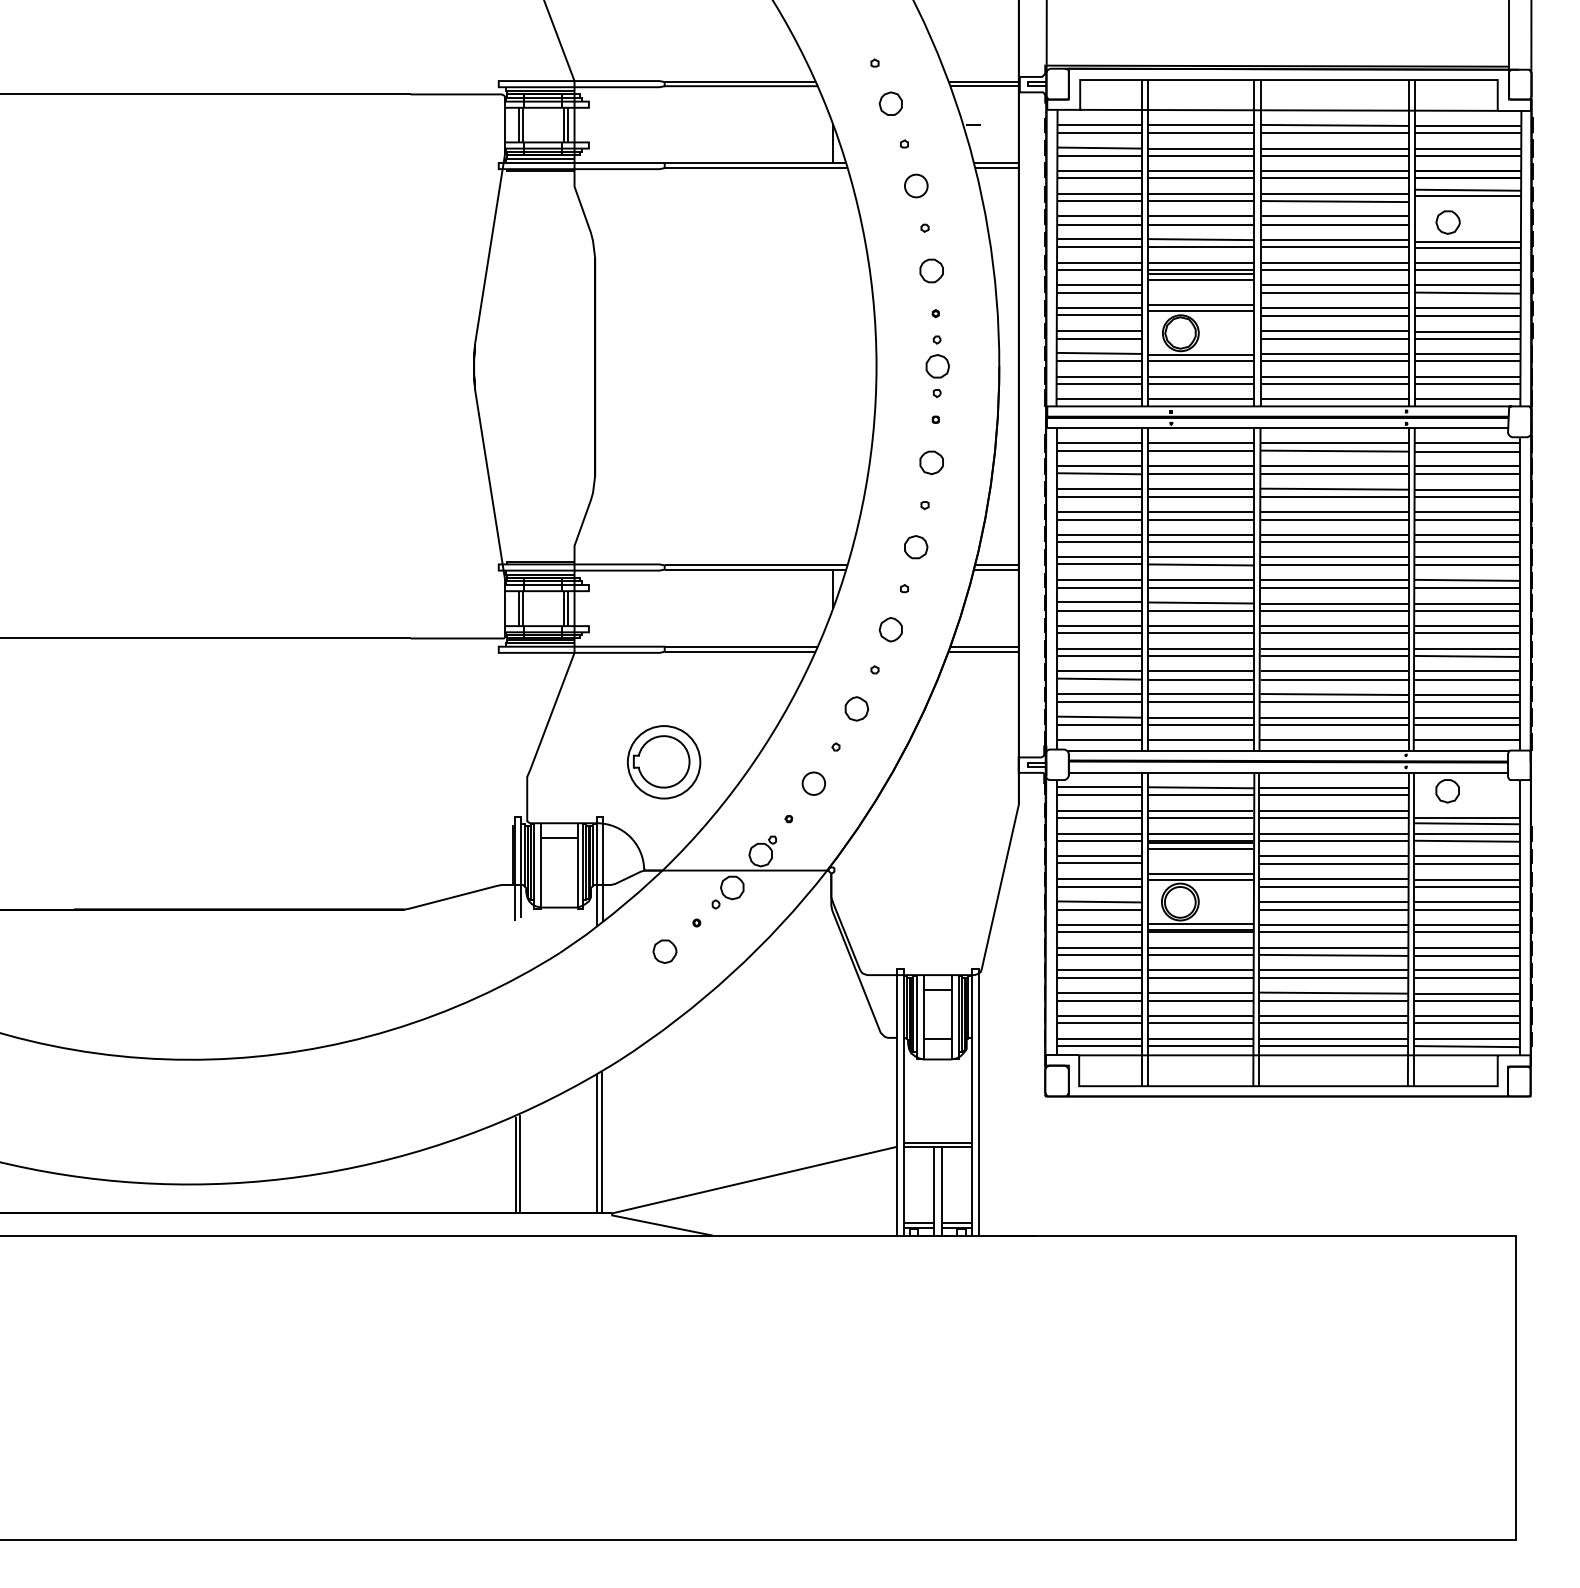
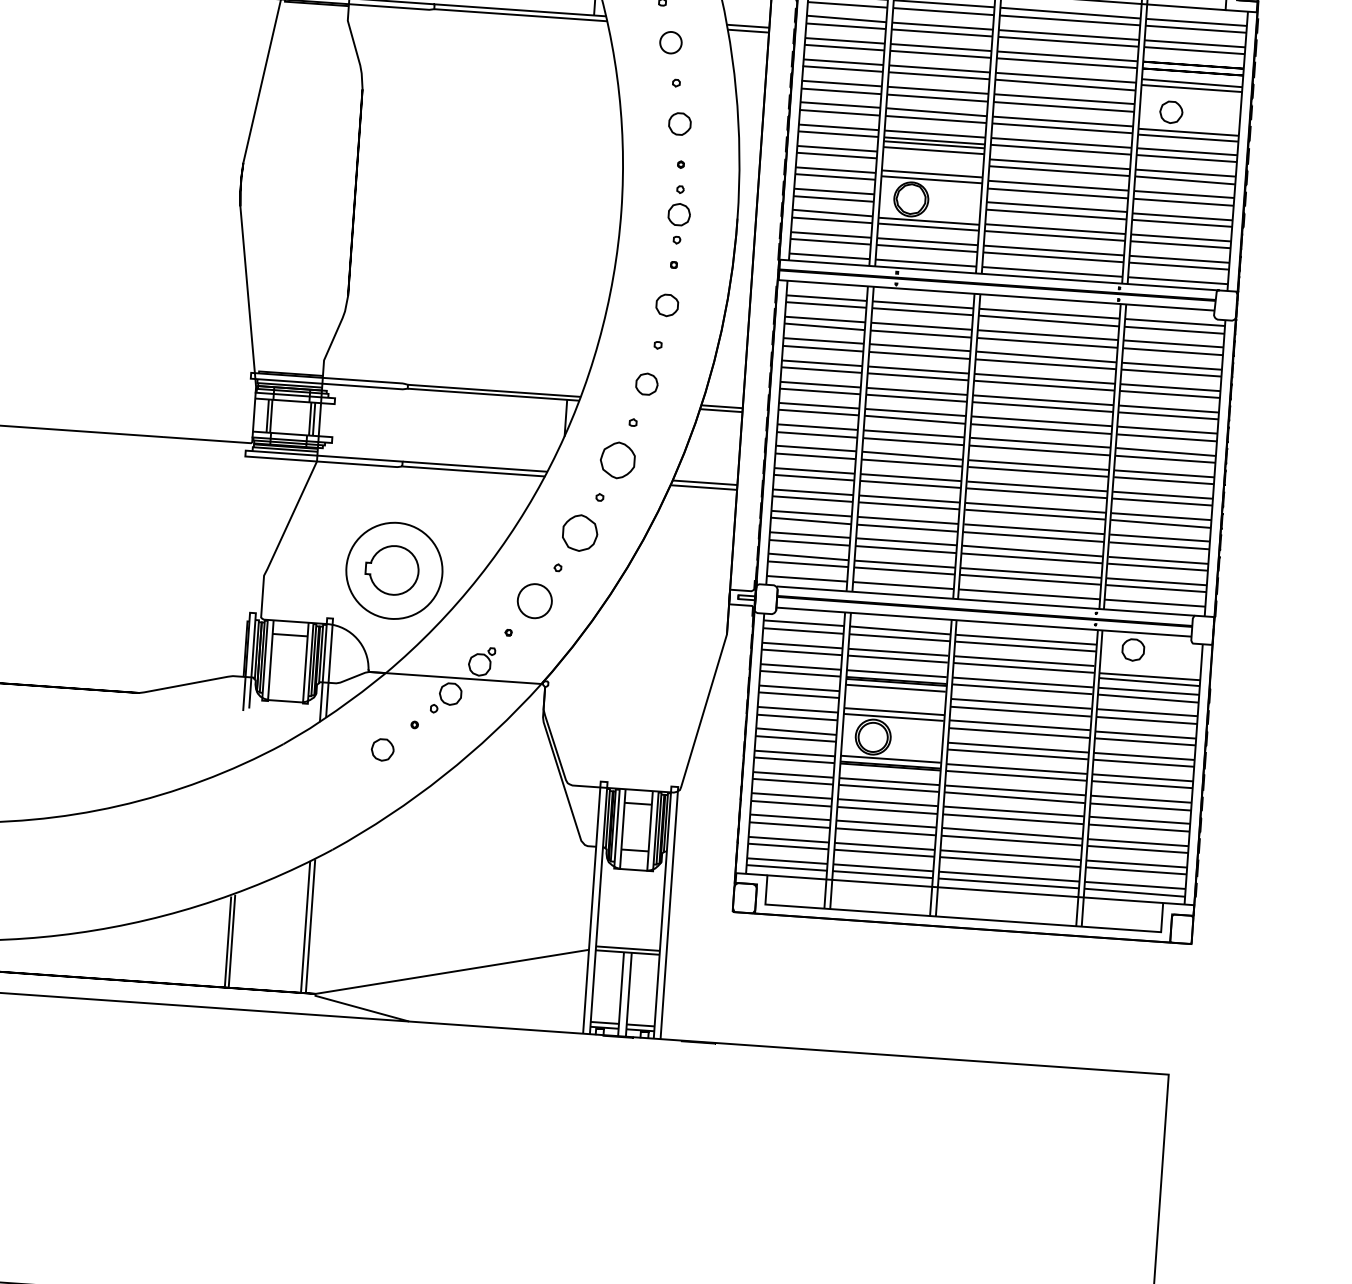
part: (890, 629) -> (617, 460), size x1.6
part: (856, 708) -> (579, 532), size x1.6
circle: (663, 762) -> (393, 571), size x1.4
circle: (813, 783) -> (534, 600), size x1.6

